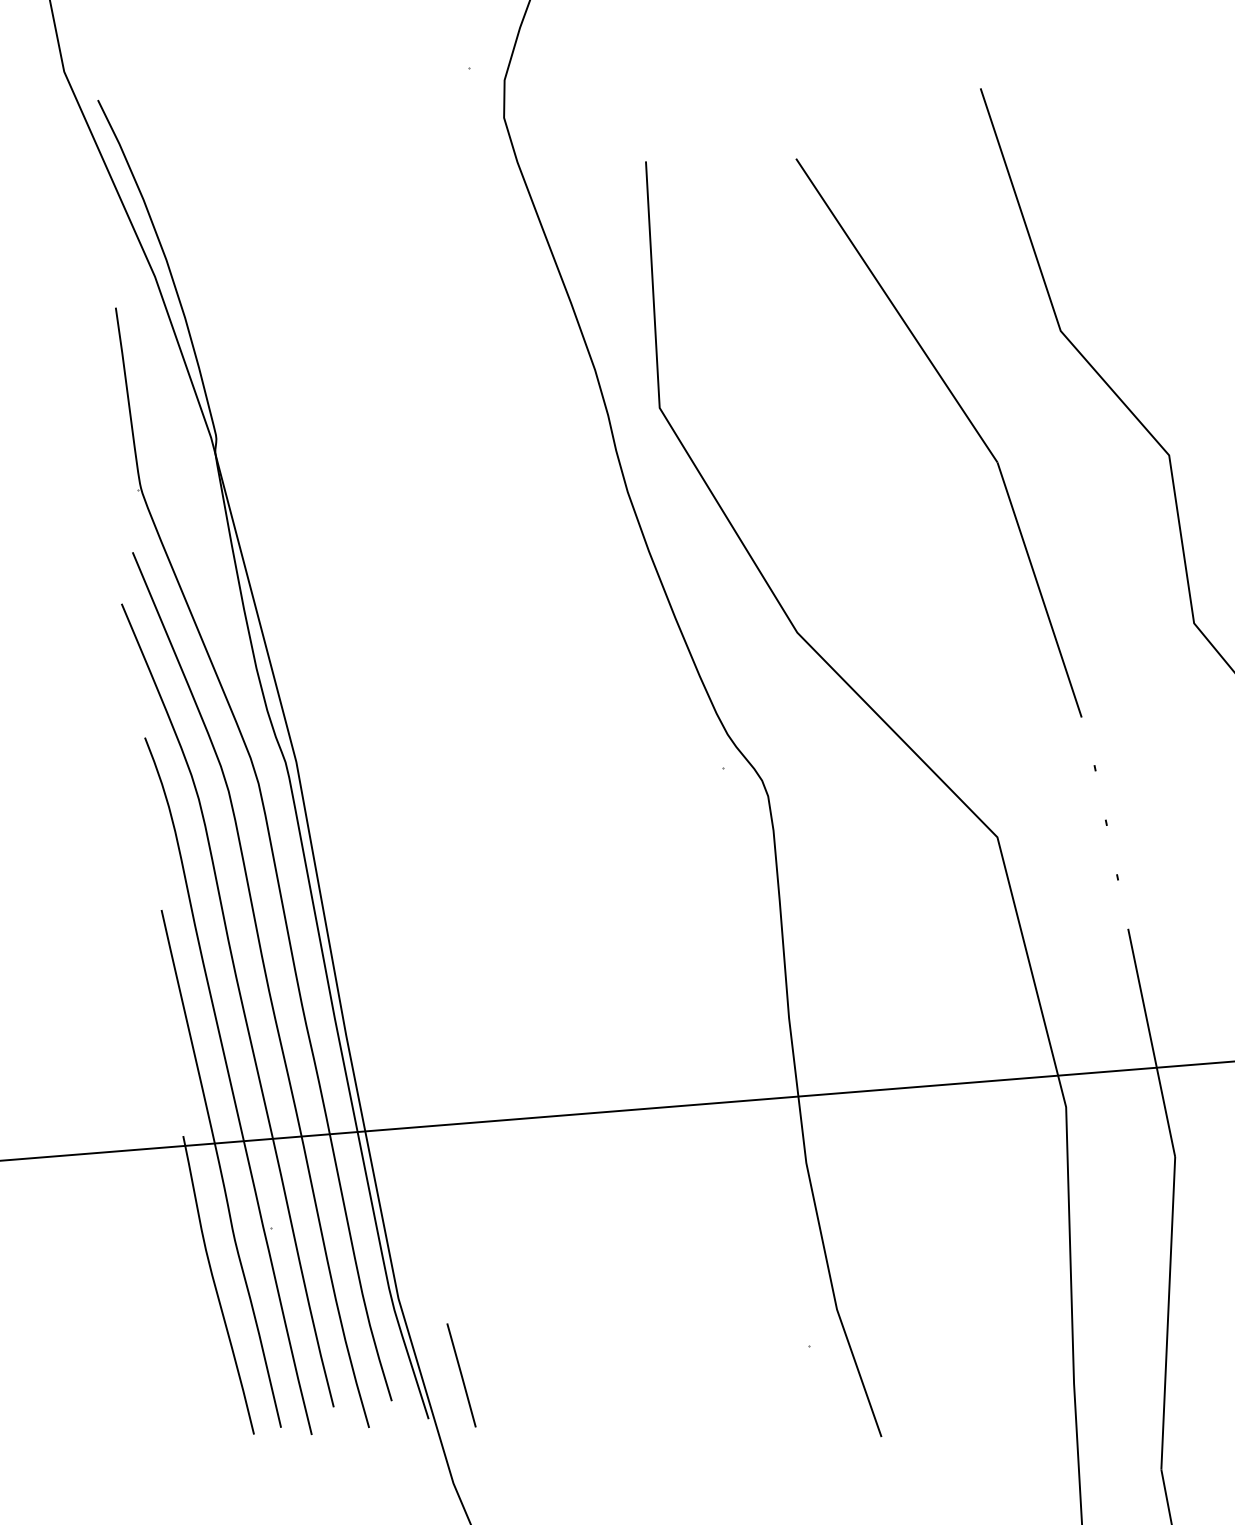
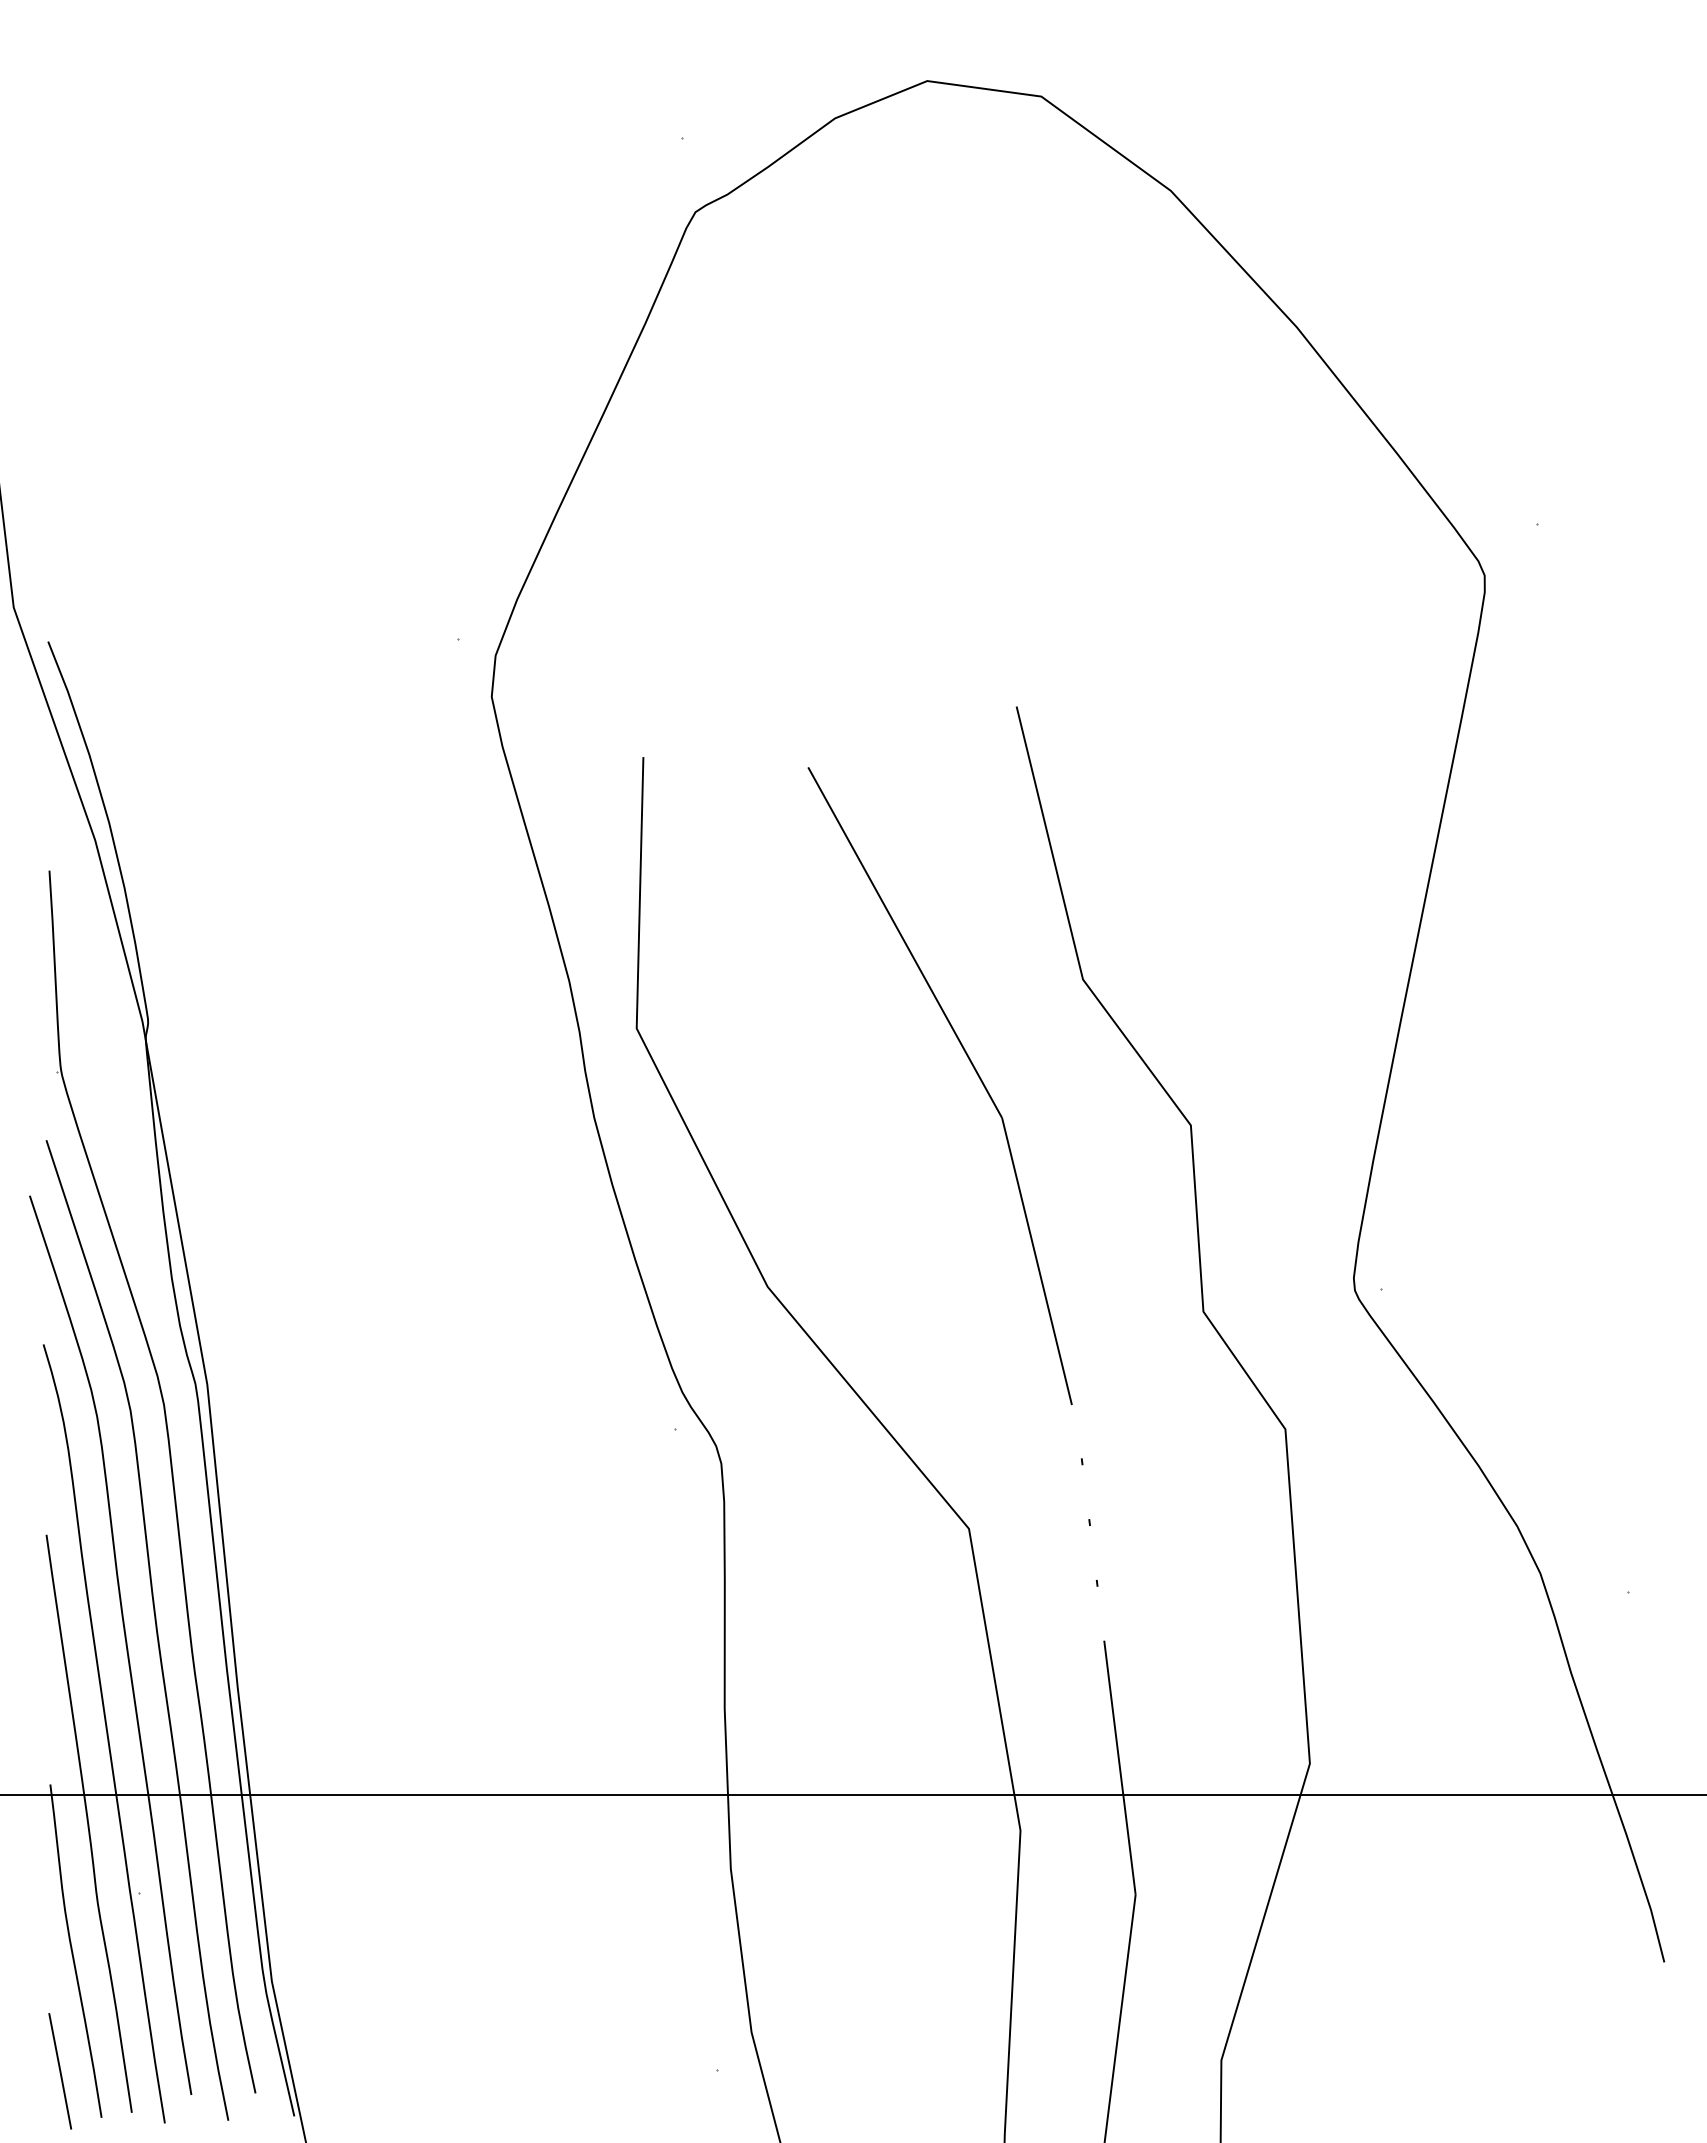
line: (460, 1375) -> (59, 2071), moved

